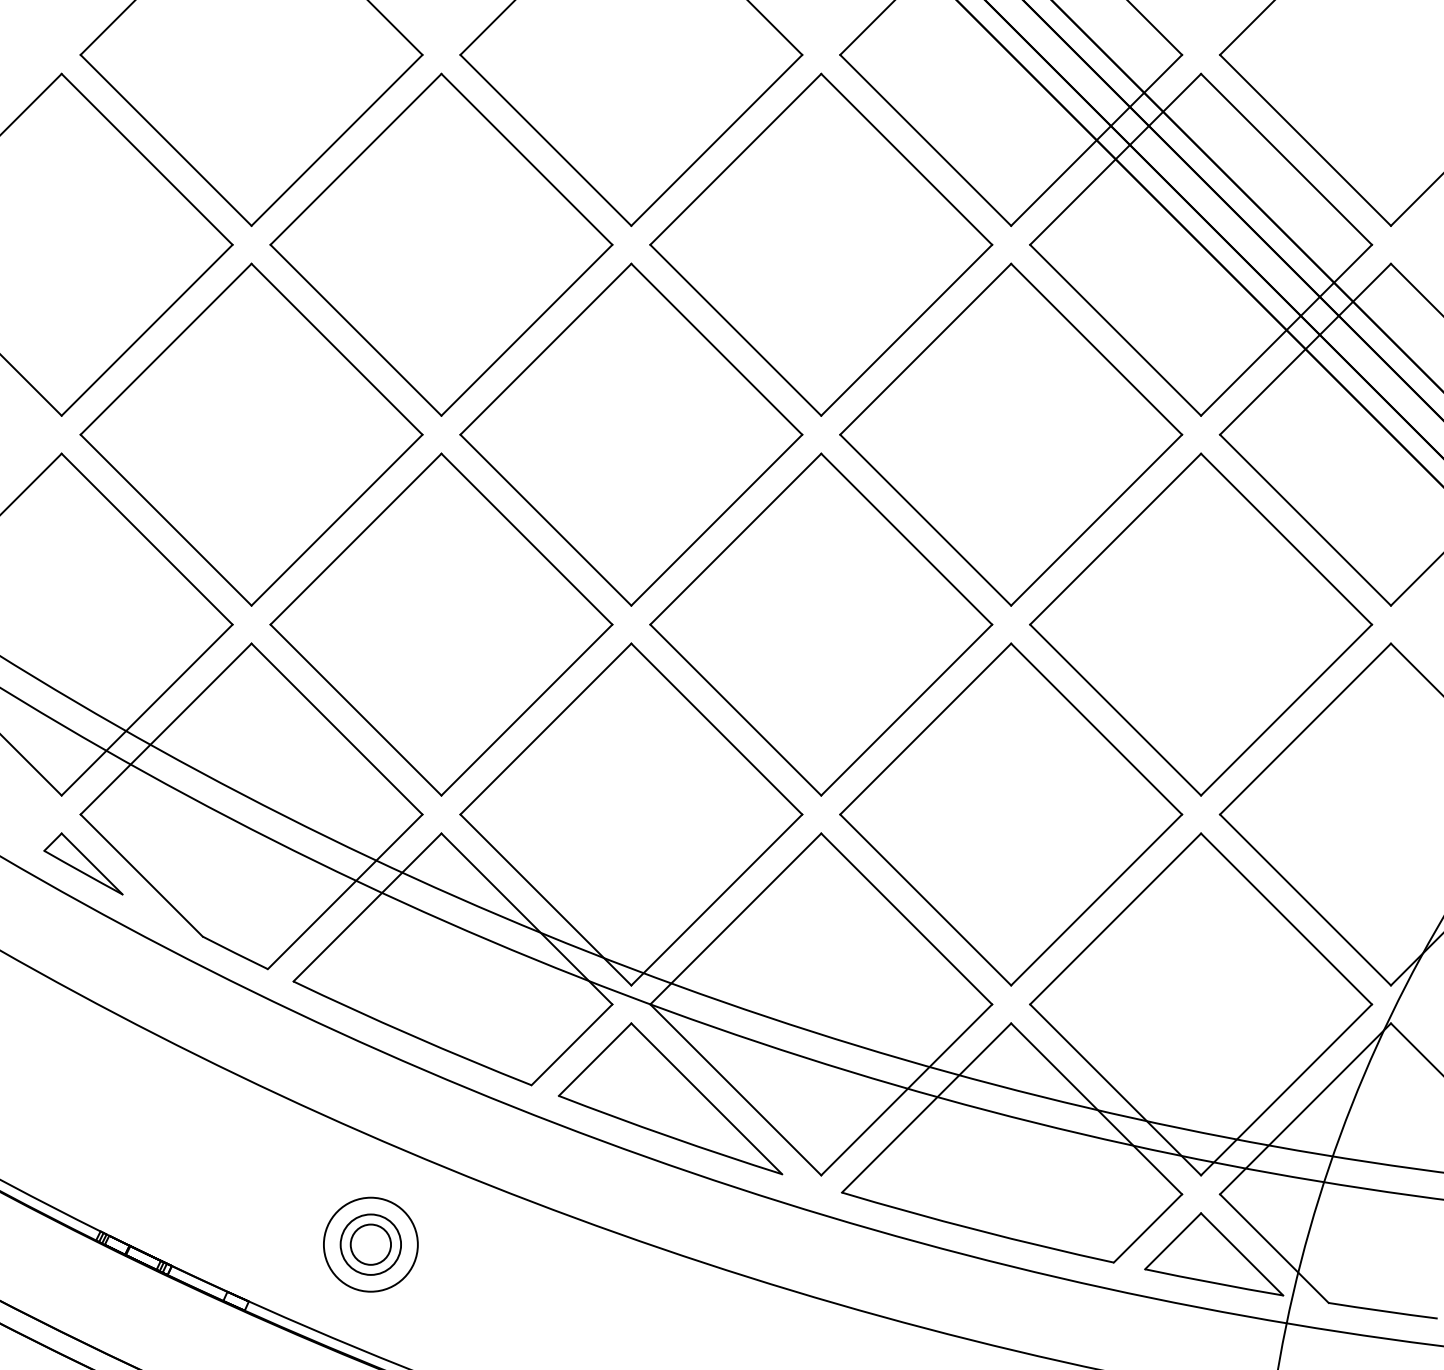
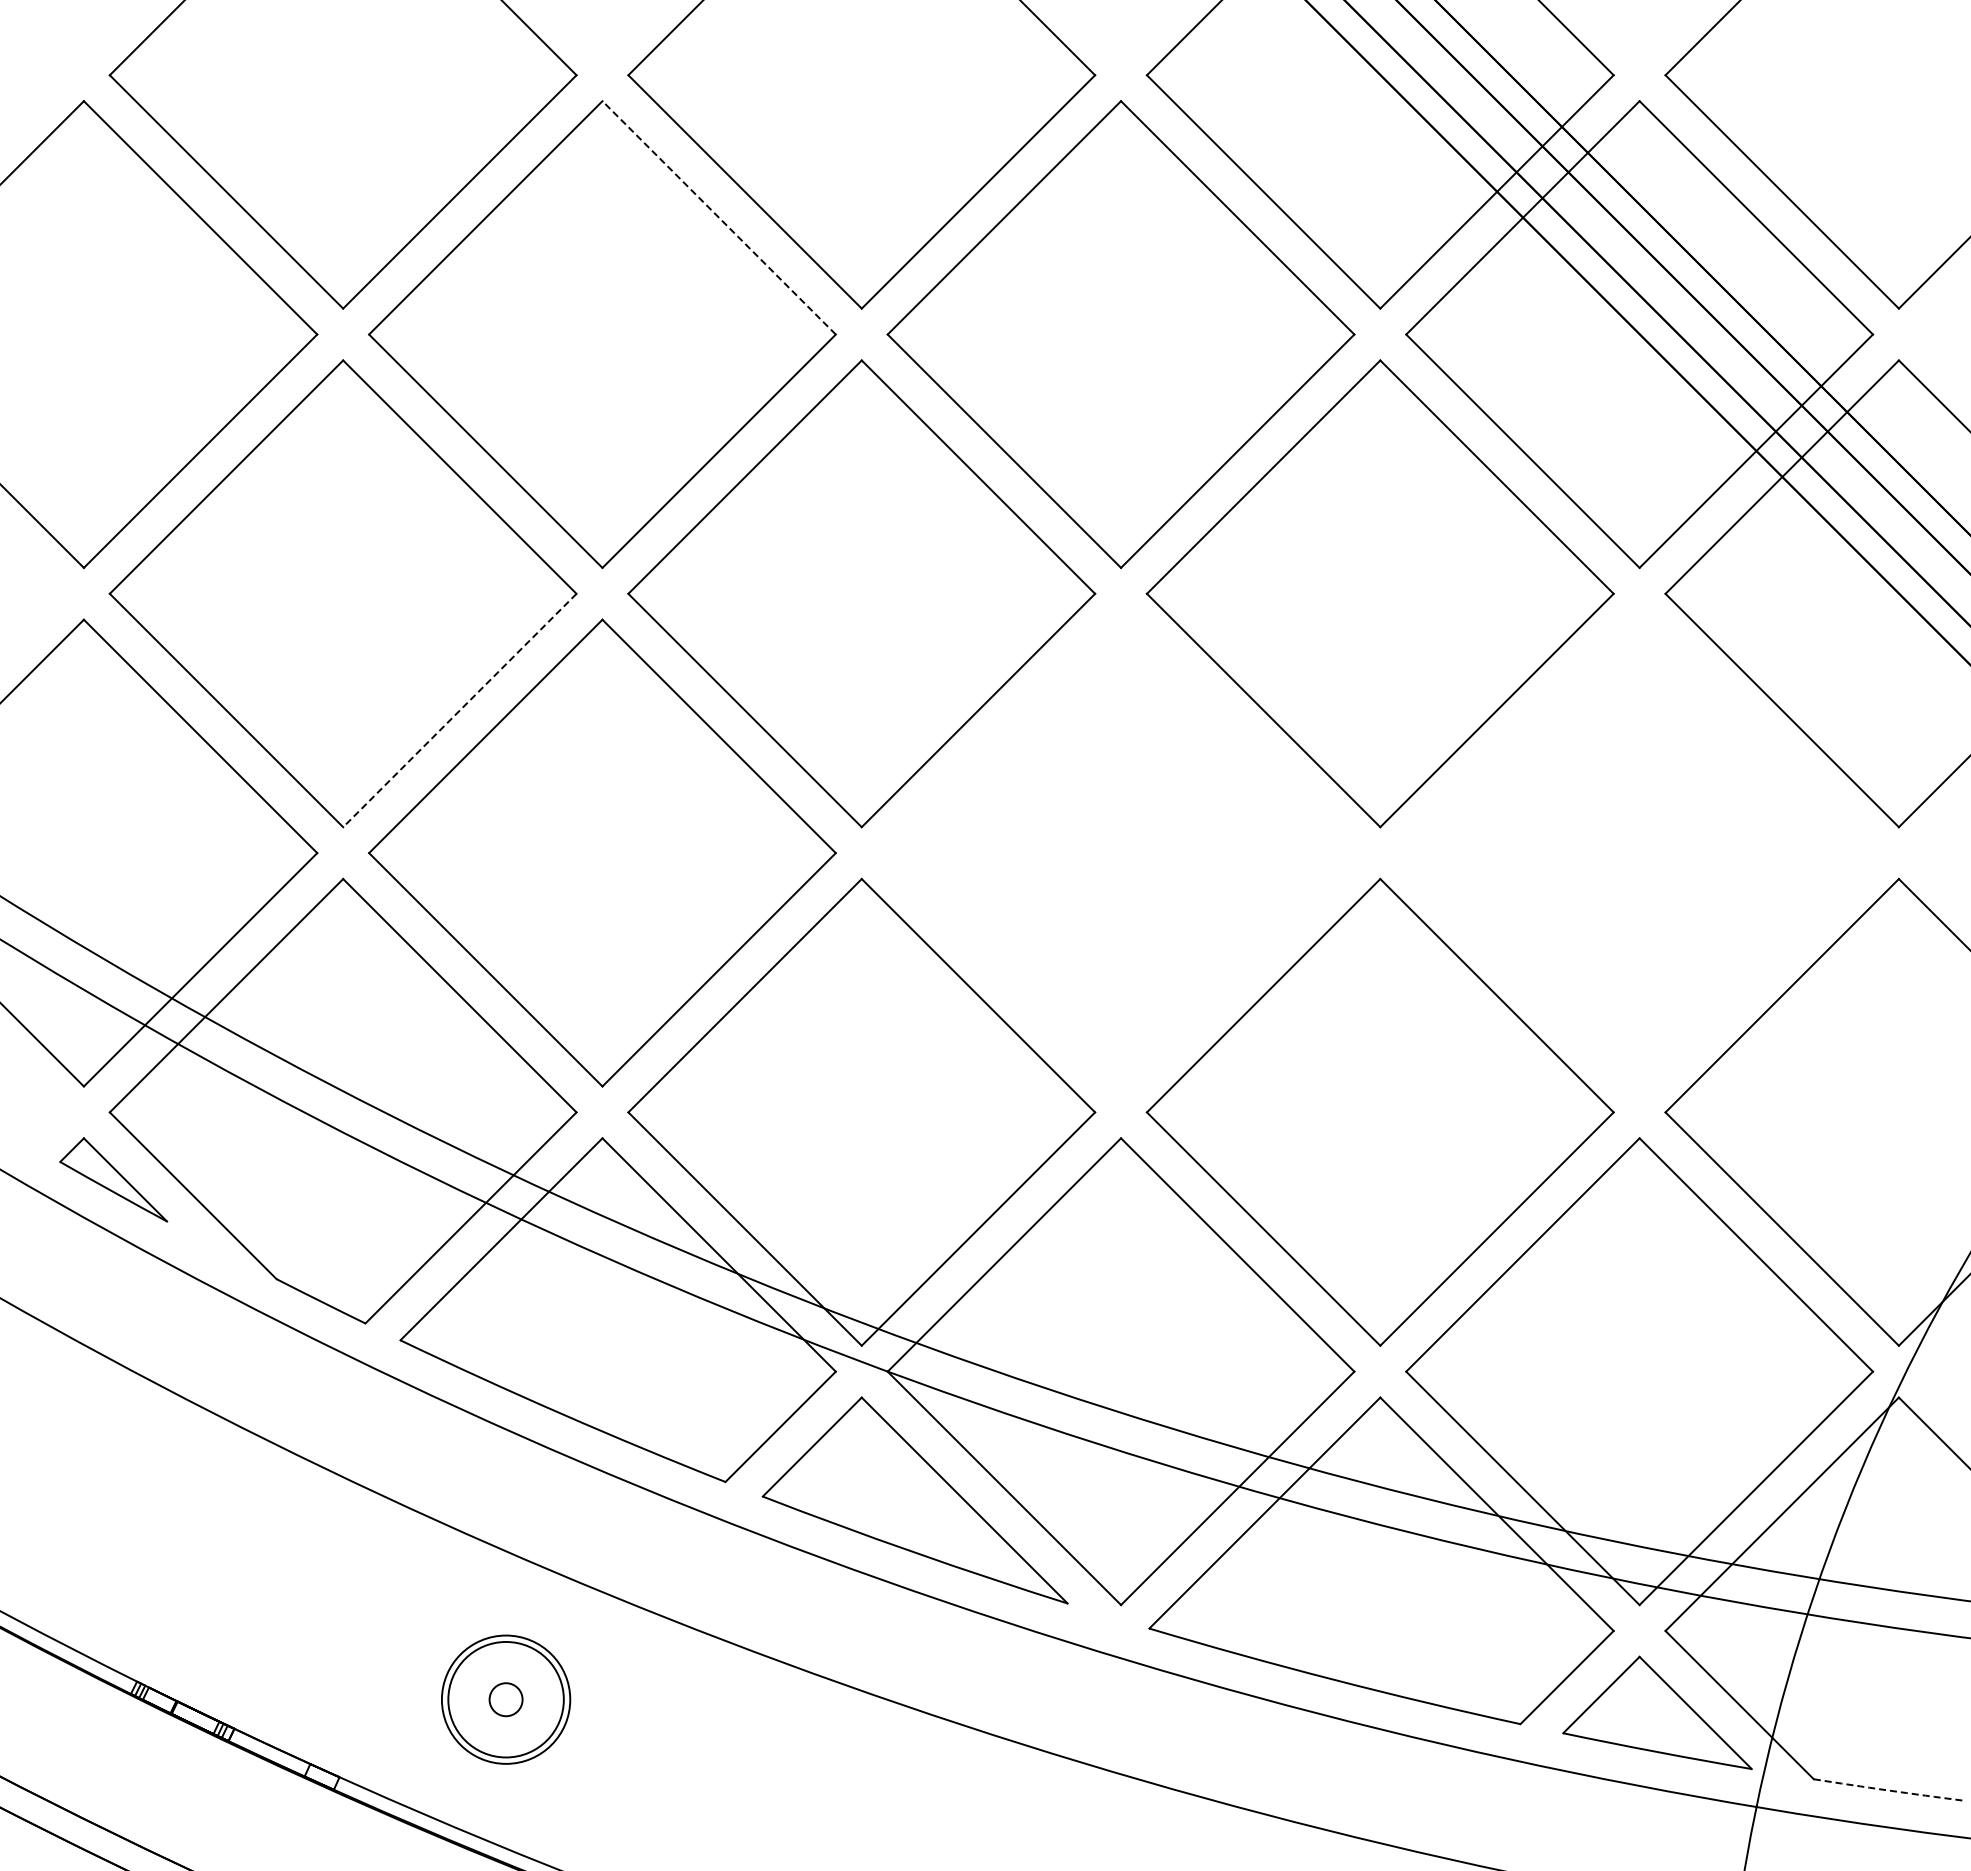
line: (526, 159) -> (718, 217), solid -> dashed
line: (336, 520) -> (459, 710), solid -> dashed
part: (820, 624) -> (1120, 852), removed
part: (1200, 624) -> (1639, 852), removed
circle: (370, 1244) -> (505, 1699), size x0.6
circle: (370, 1244) -> (505, 1699), size x1.4
arc: (1383, 1311) -> (1888, 1790), solid -> dashed

